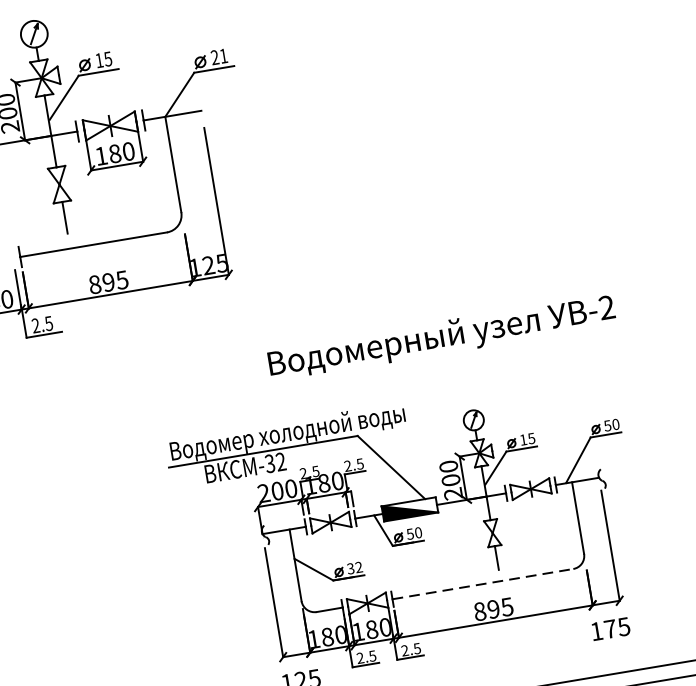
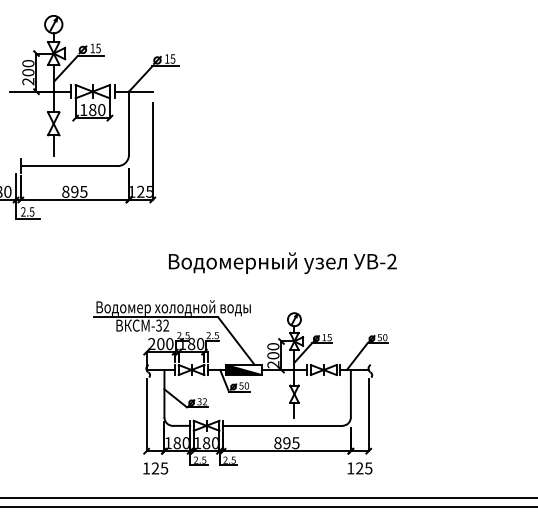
text: (219, 56) -> (170, 58), 21 -> 15
line: (482, 583) -> (282, 425), dashed -> solid
text: (610, 629) -> (359, 468), 175 -> 125

